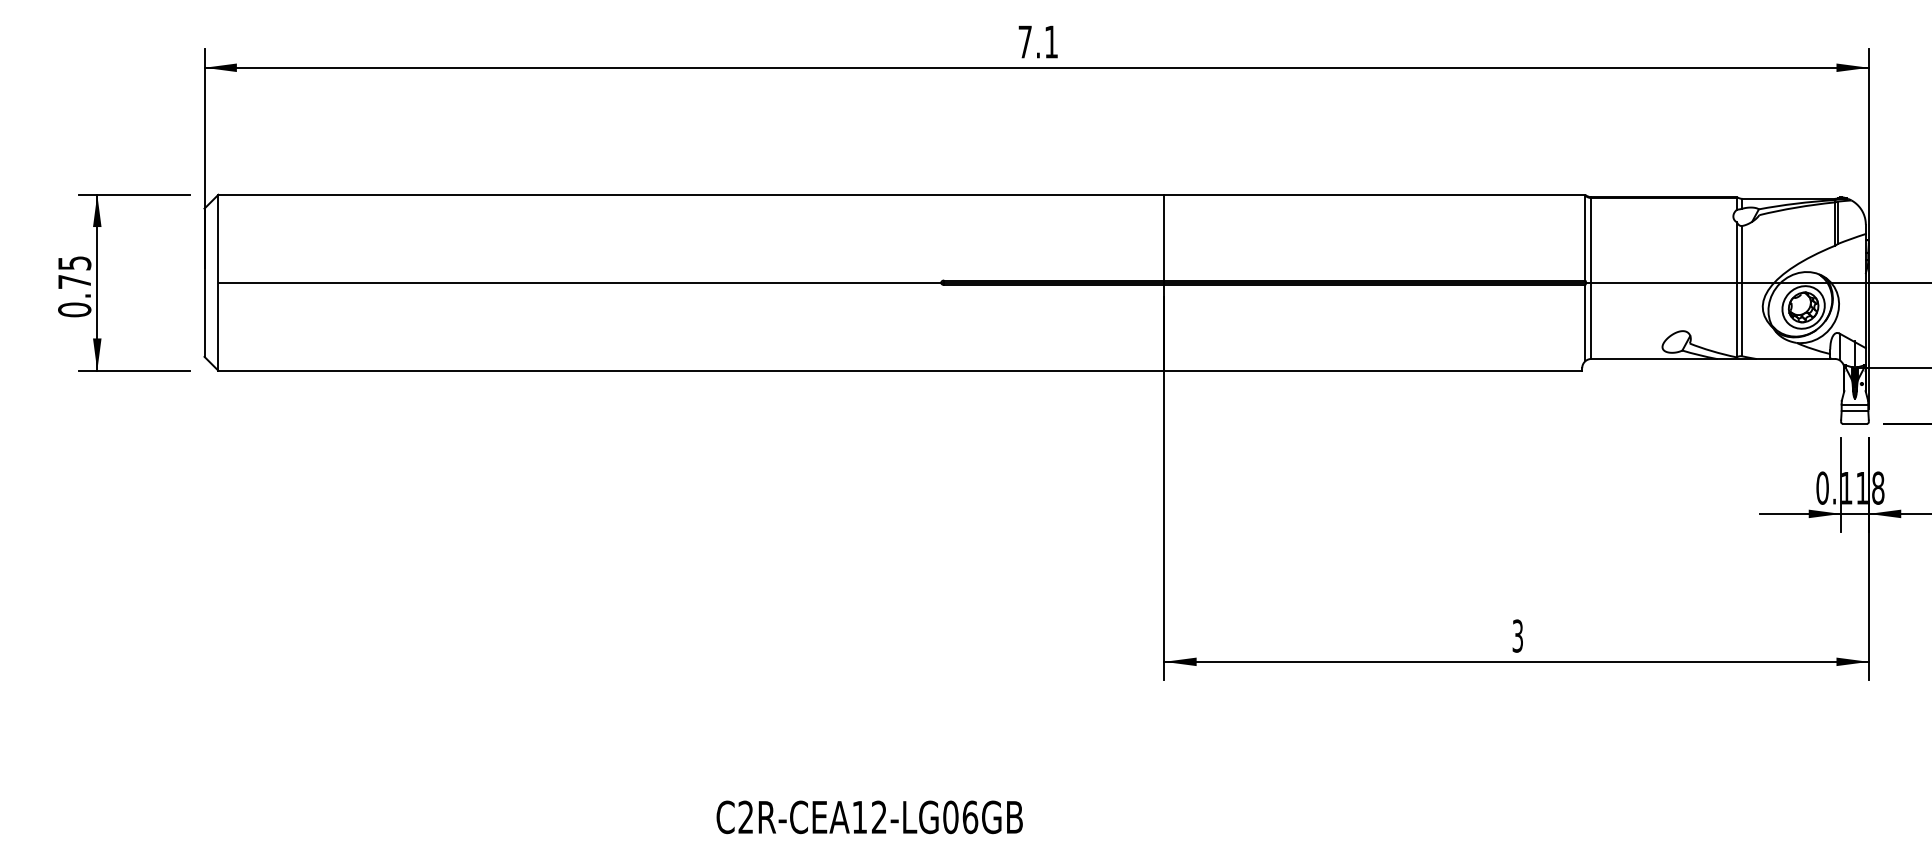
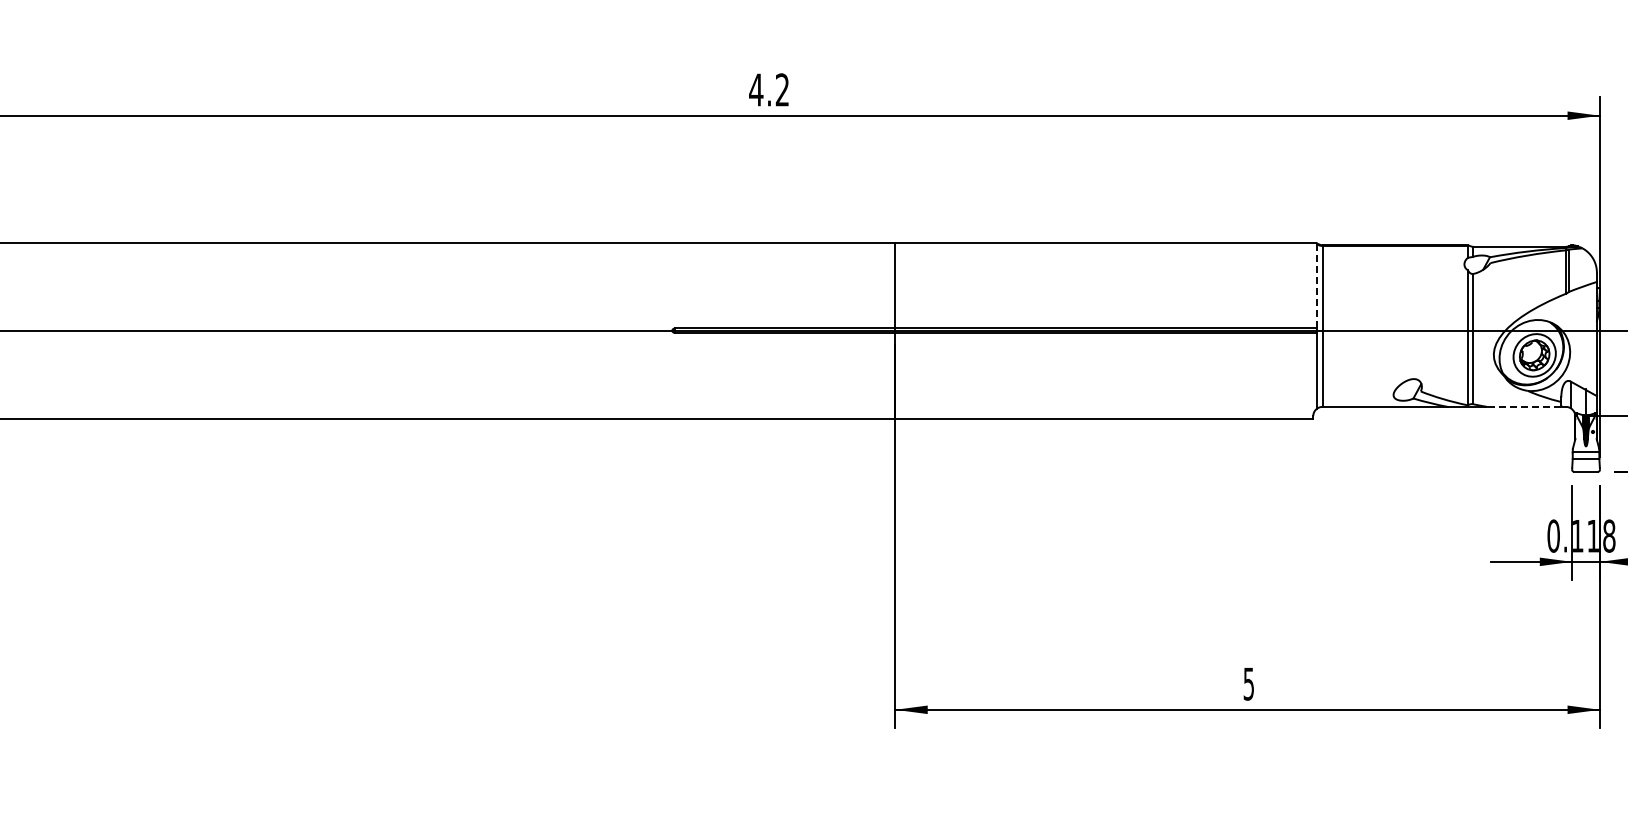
text: (1037, 41) -> (768, 89), 7.1 -> 4.2
line: (1585, 238) -> (1316, 286), solid -> dashed
line: (1792, 358) -> (1523, 406), solid -> dashed
text: (1517, 635) -> (1248, 683), 3 -> 5

